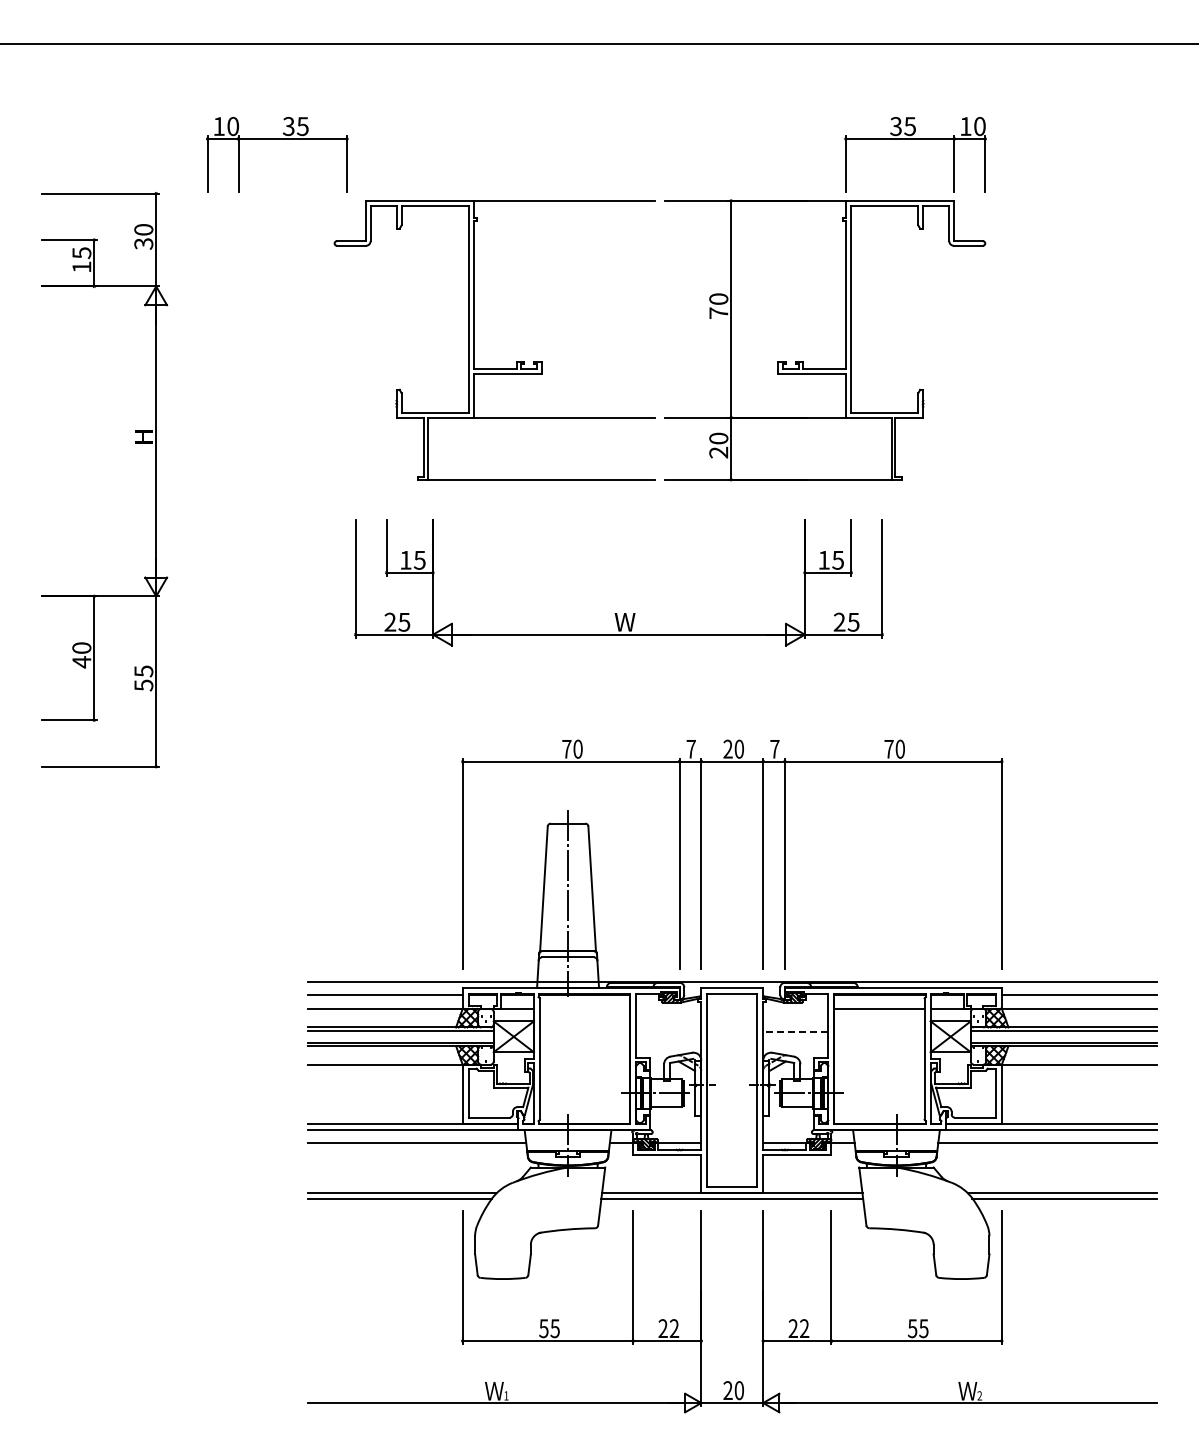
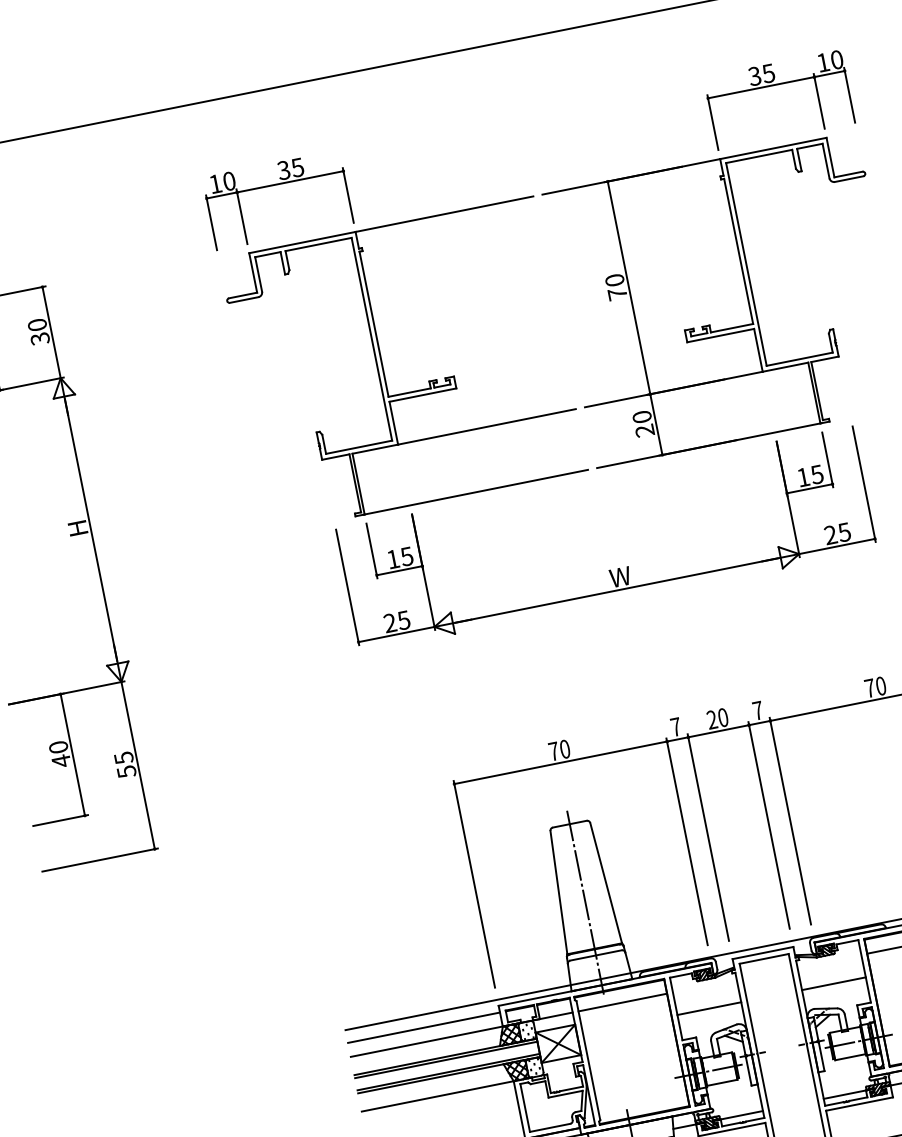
part: (277, 139) -> (275, 185), moved
part: (617, 613) -> (611, 570), moved
line: (584, 1008) -> (622, 1002), added
line: (668, 1031) -> (709, 1008), added
line: (795, 1031) -> (833, 983), dashed -> solid

